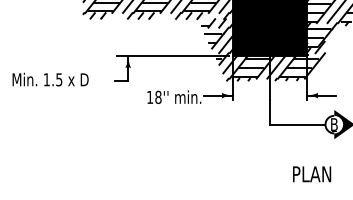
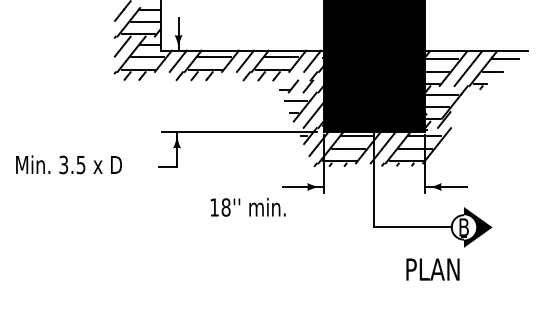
text: (46, 79) -> (63, 164), 1.5 -> 3.5
text: (173, 96) -> (247, 206), moved
text: (311, 174) -> (432, 269), moved

